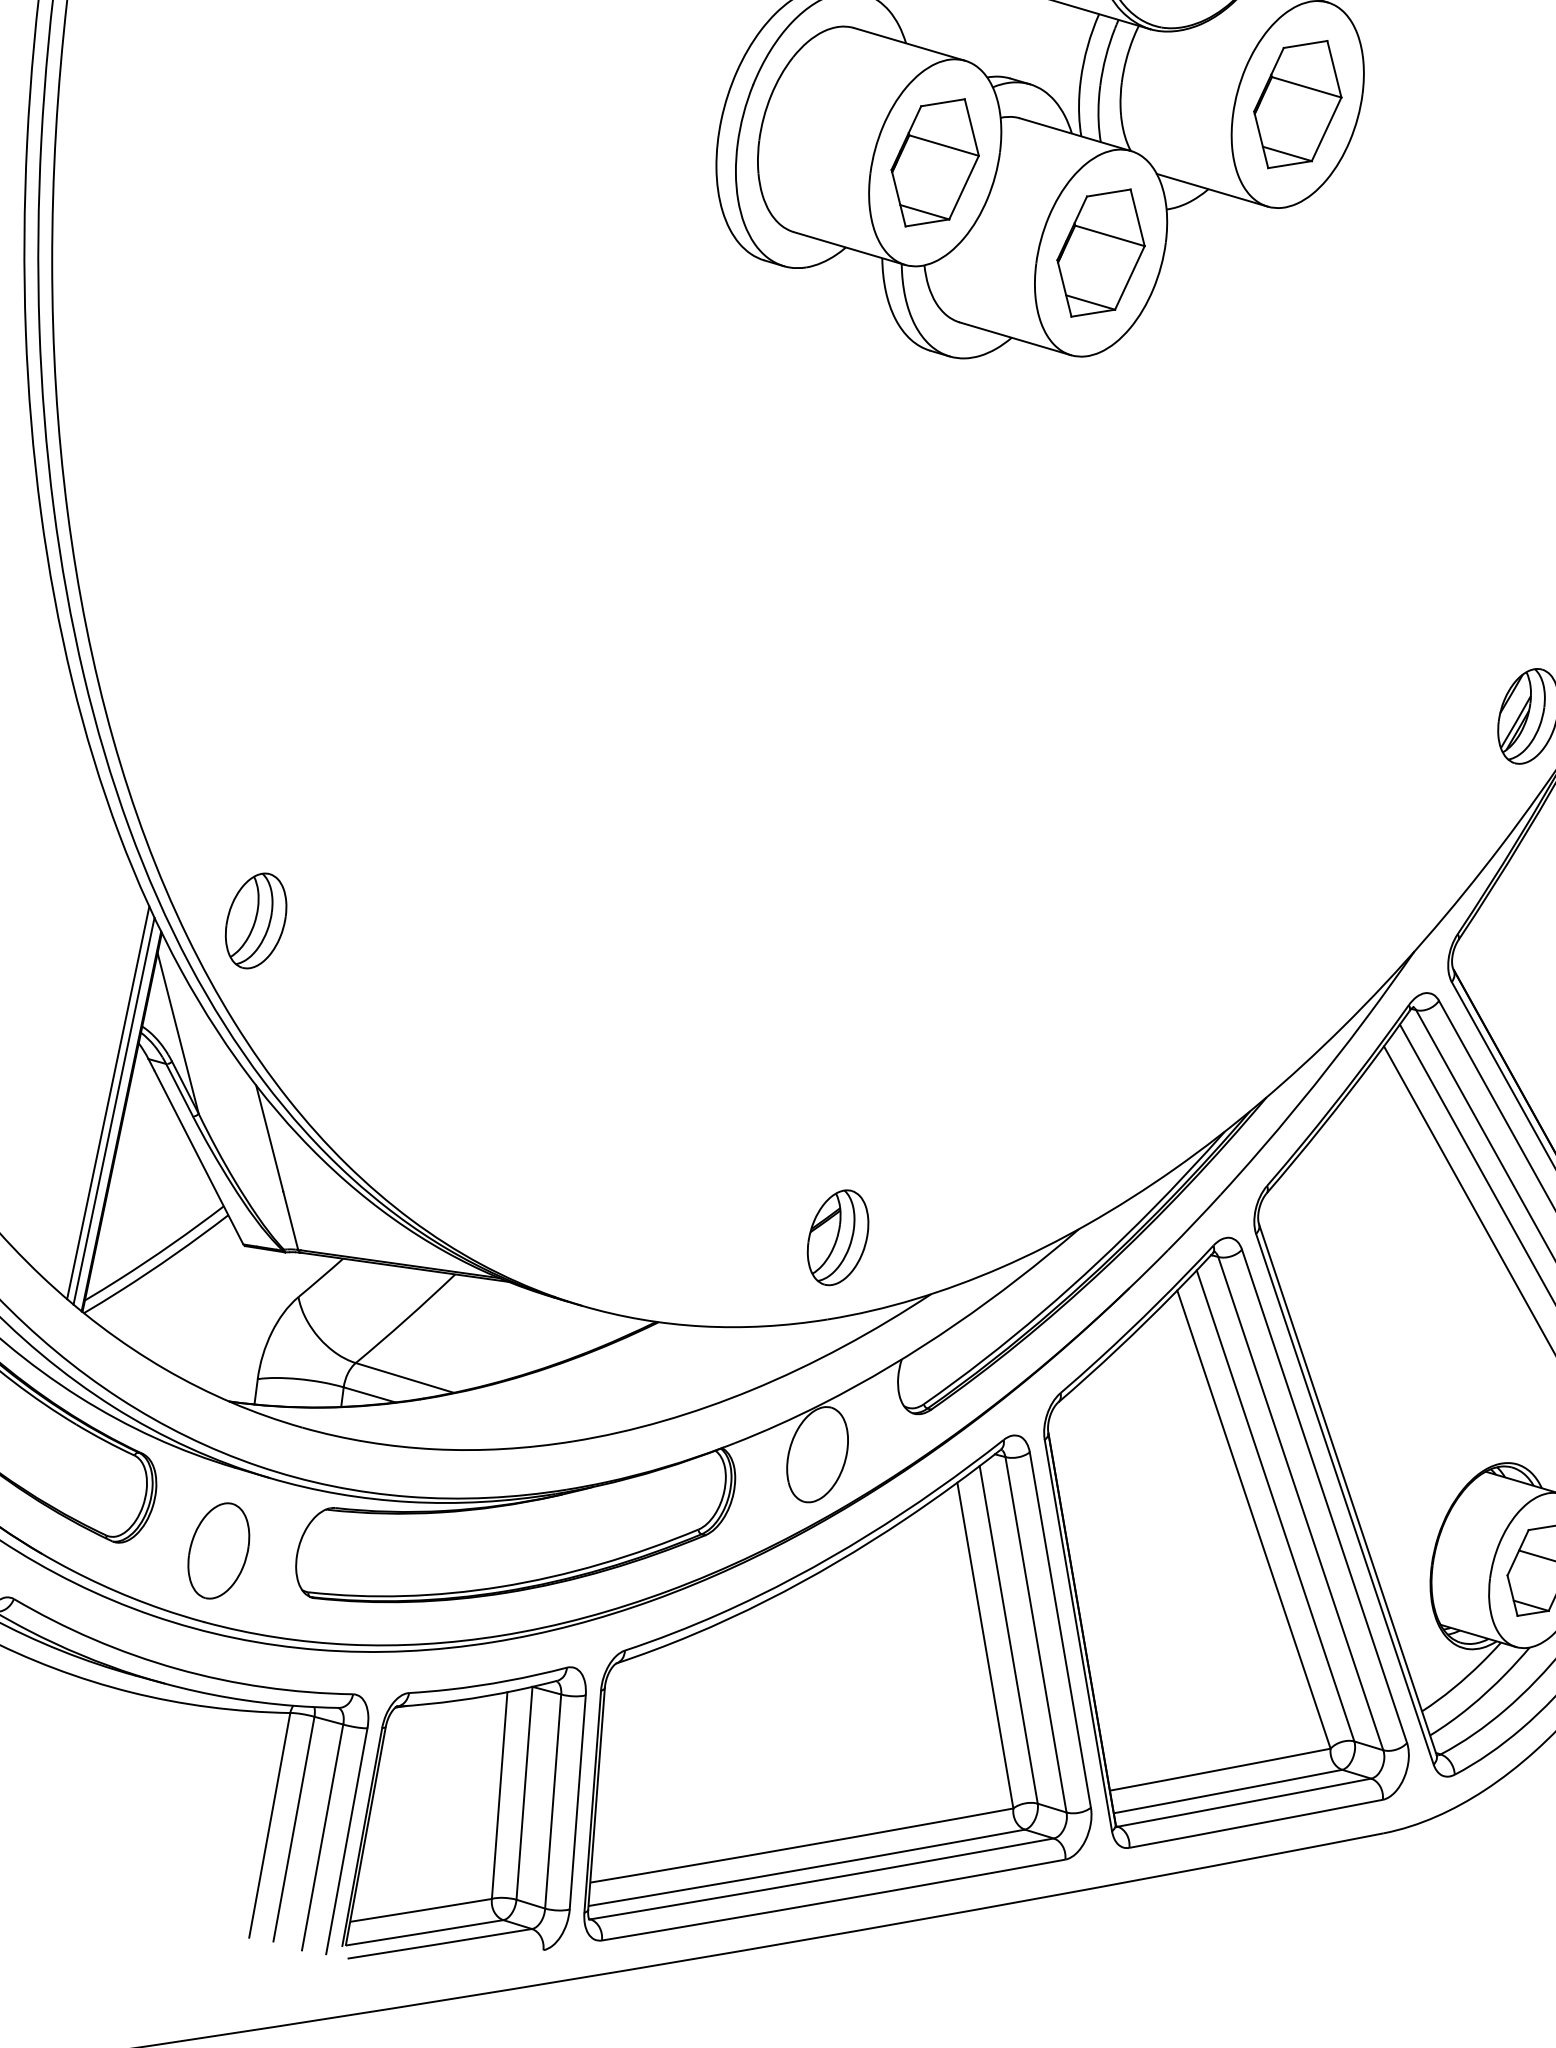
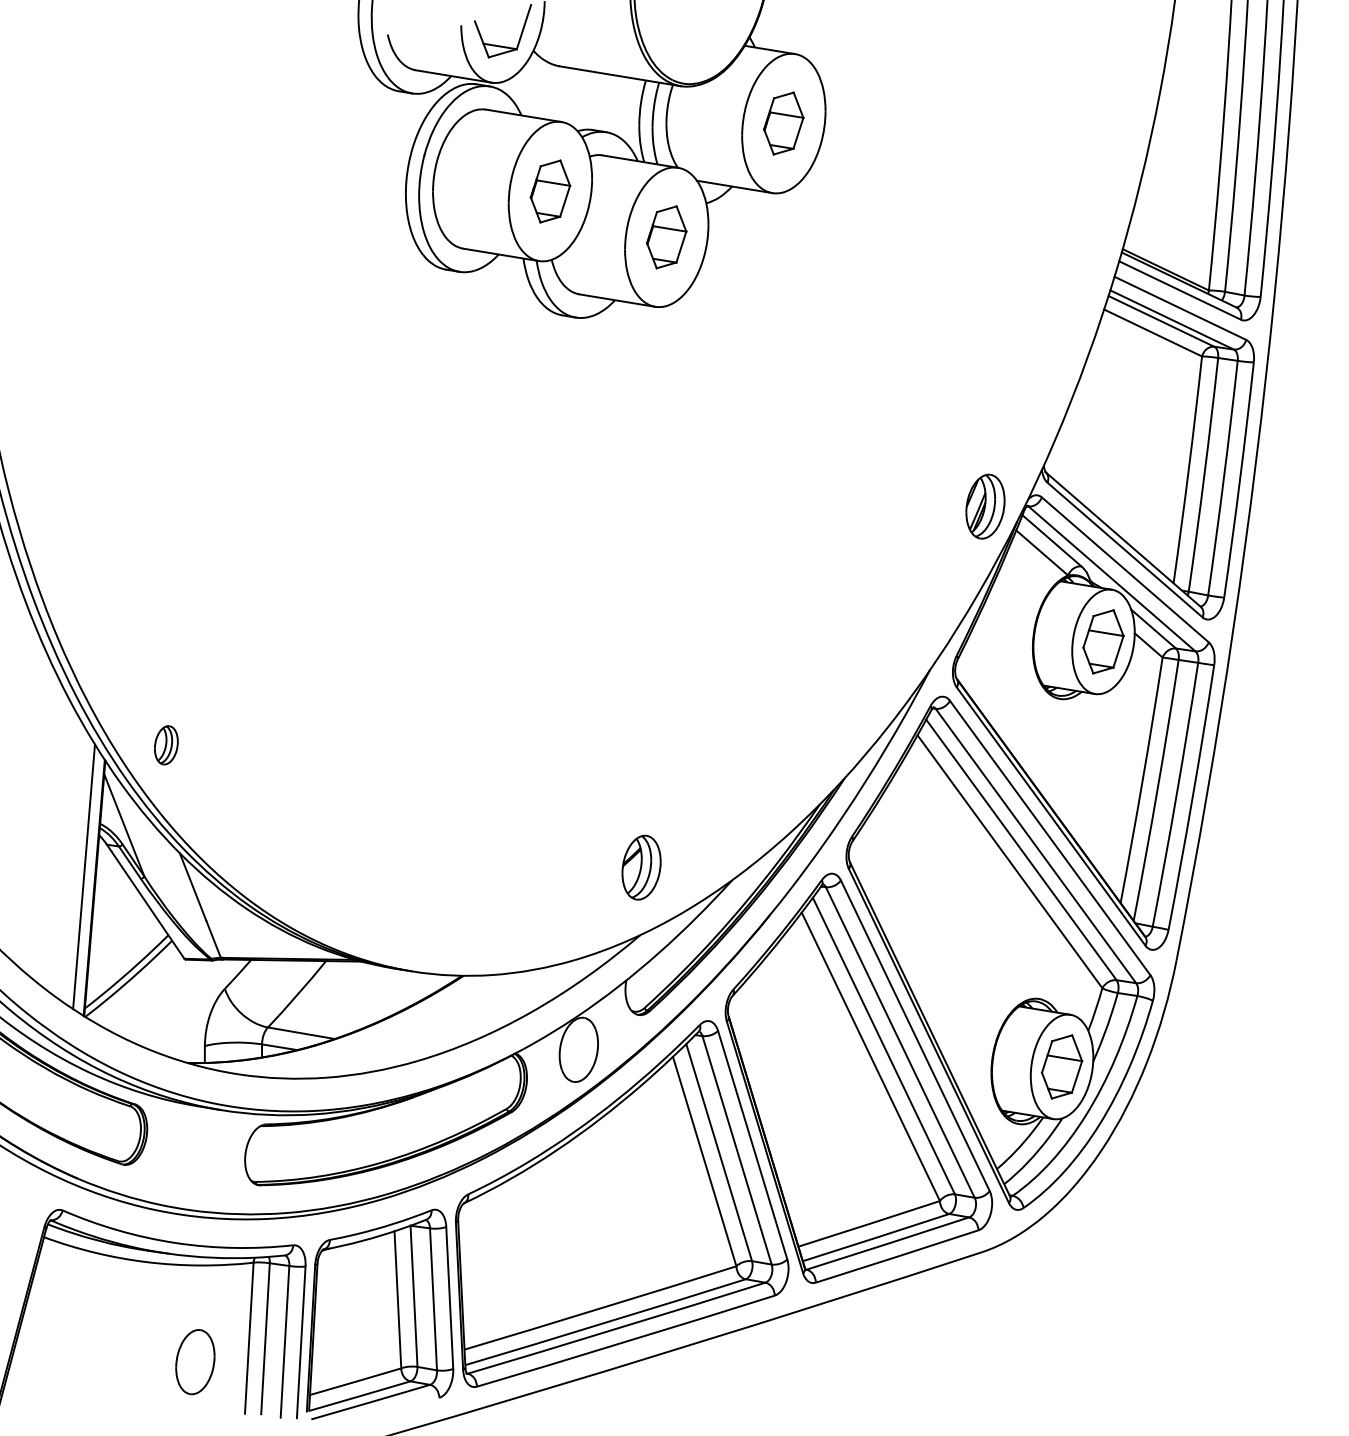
part: (1297, 104) -> (783, 123), size x0.7
part: (935, 162) -> (550, 191), size x0.7
part: (1100, 253) -> (666, 237), size x0.7
part: (256, 921) -> (166, 745), size x0.6
line: (114, 1110) -> (88, 881), removed
part: (838, 1237) -> (641, 867), moved
part: (218, 1551) -> (195, 1362), moved

